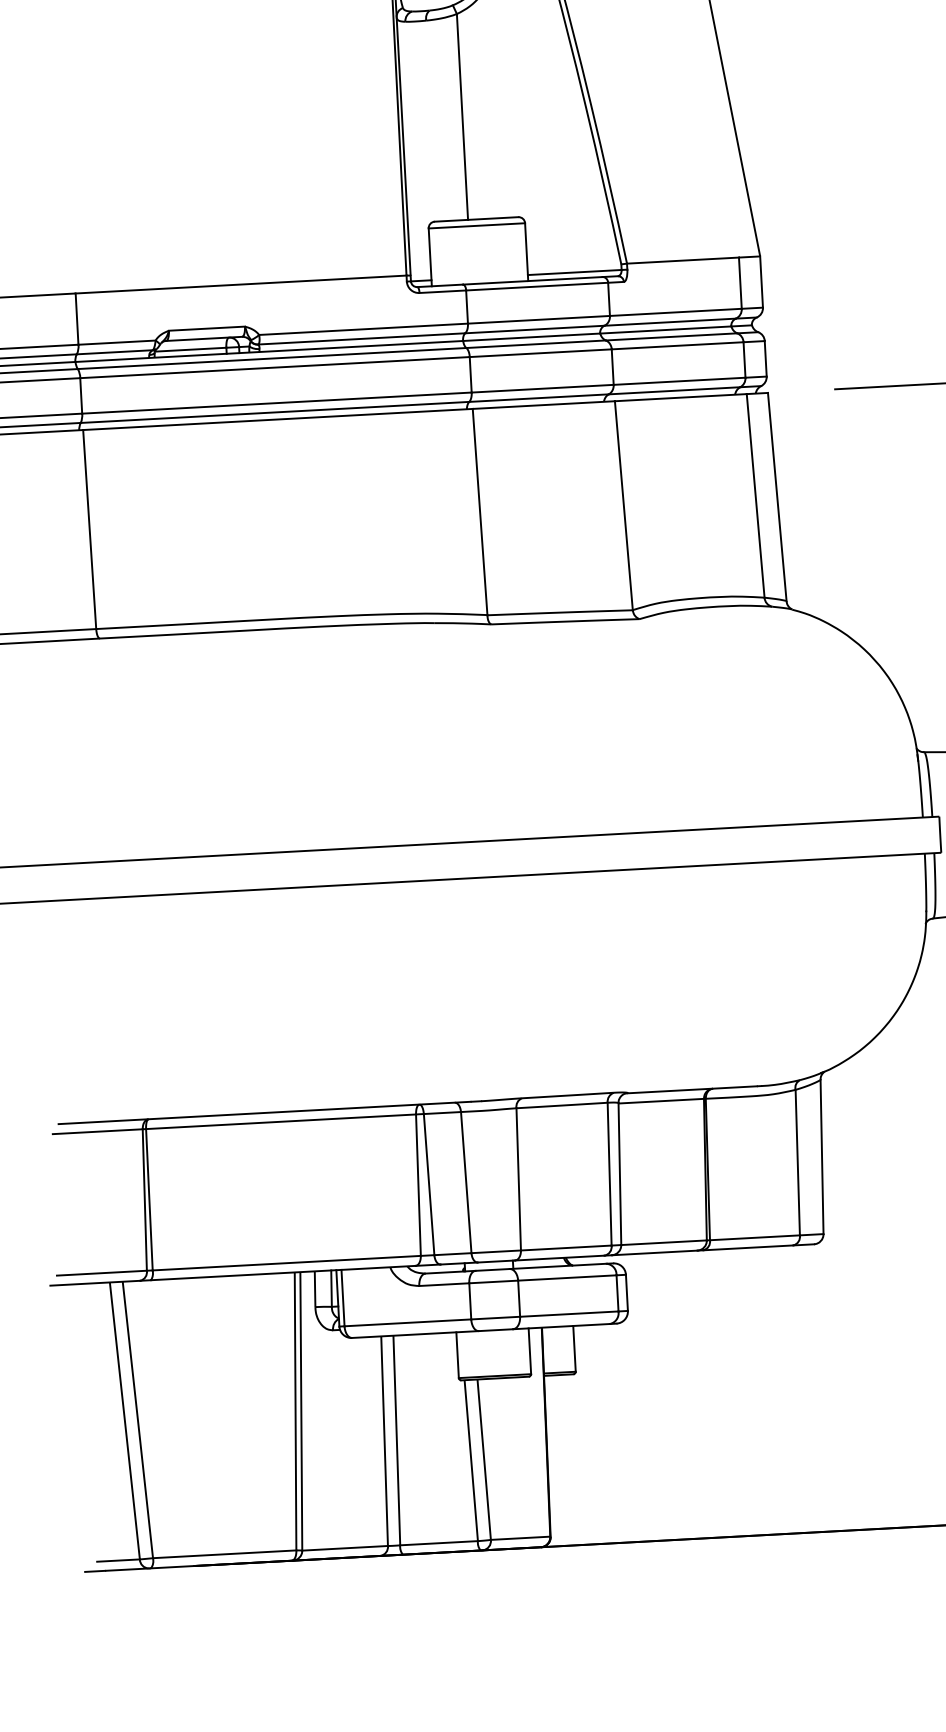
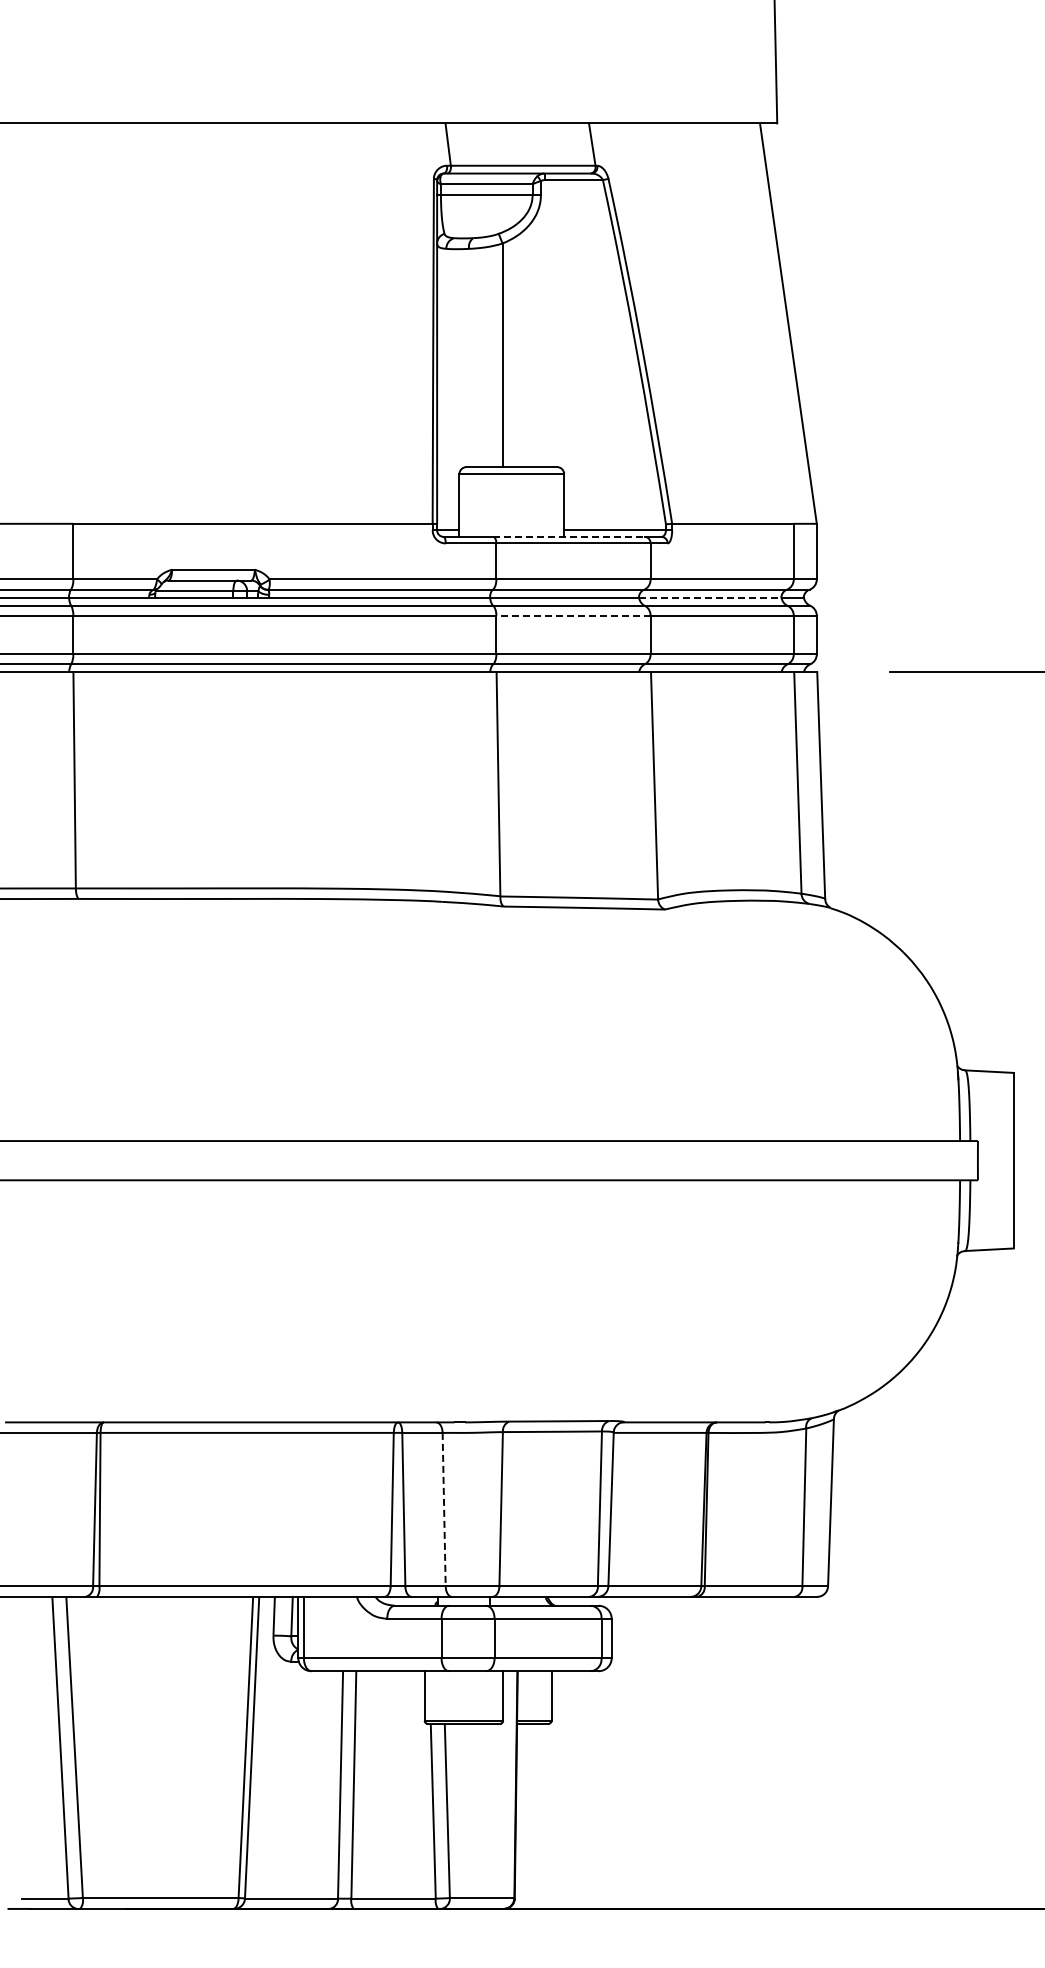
line: (533, 280) -> (569, 536), solid -> dashed
line: (665, 329) -> (710, 597), solid -> dashed
line: (539, 353) -> (572, 615), solid -> dashed
line: (466, 1182) -> (444, 1509), solid -> dashed

